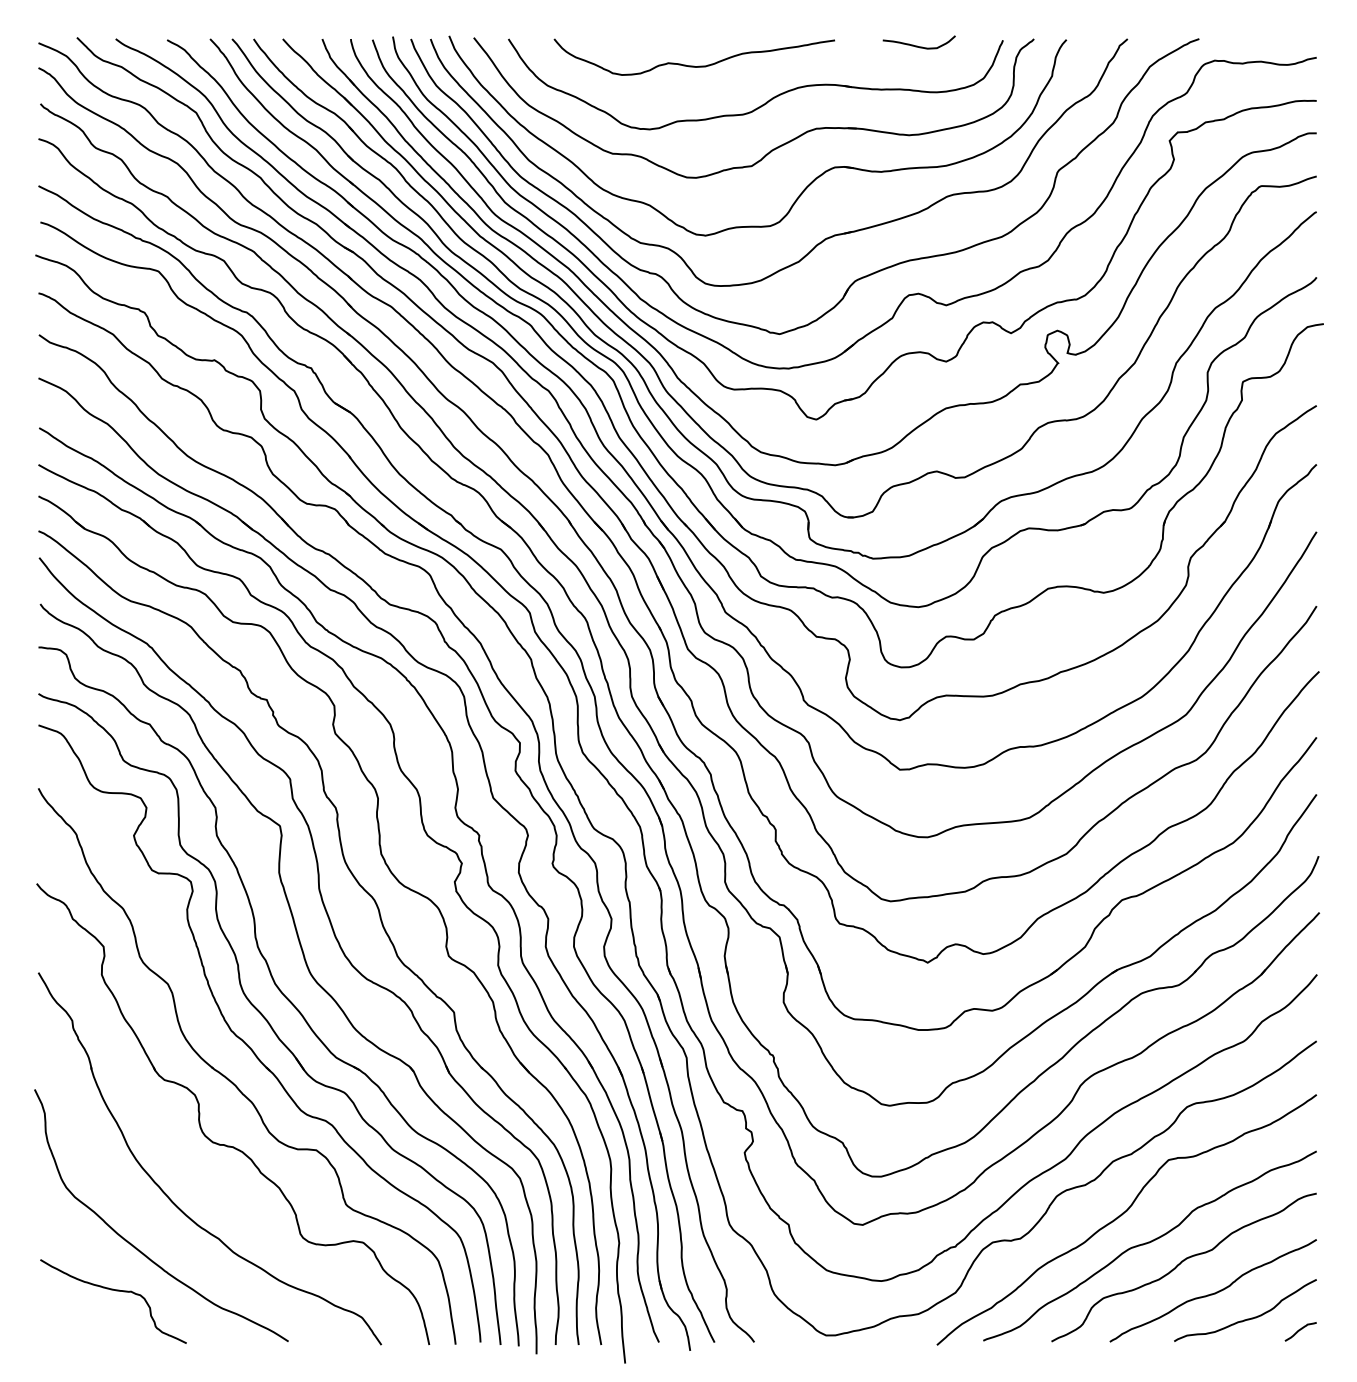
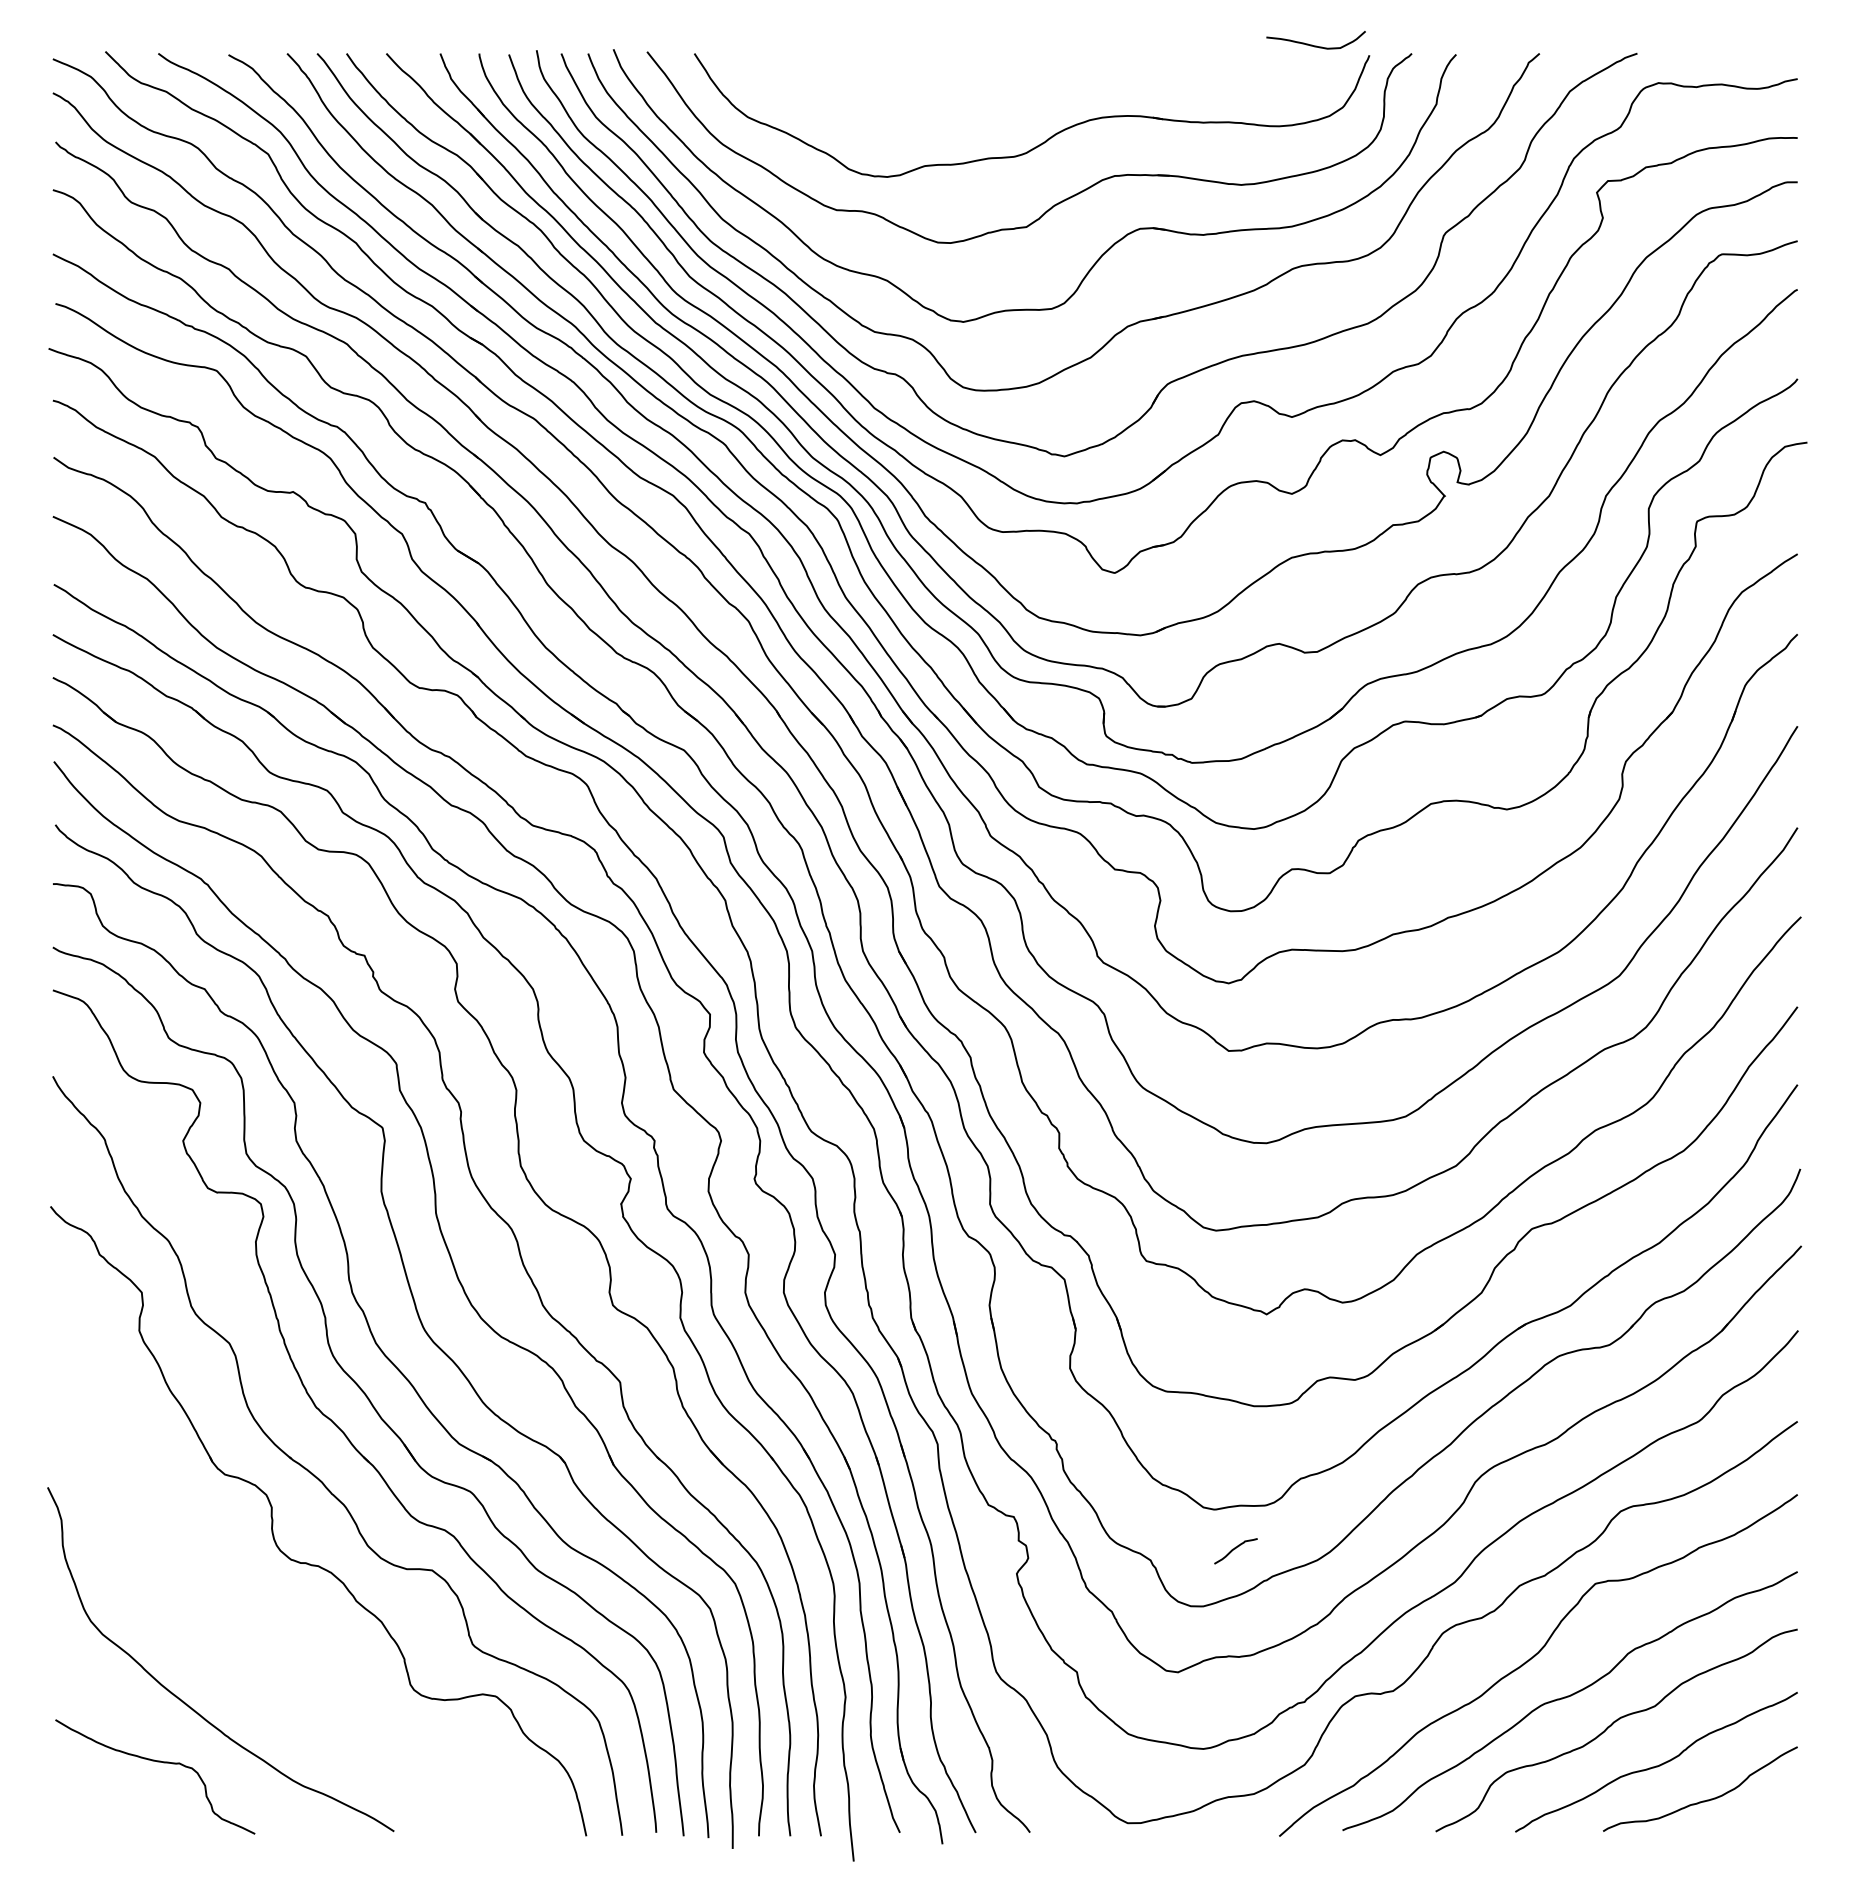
curve: (916, 45) -> (1312, 44), moved
curve: (694, 66) -> (948, 90), removed
part: (170, 1197) -> (232, 1635), removed
curve: (1300, 1330) -> (1235, 1549), moved

